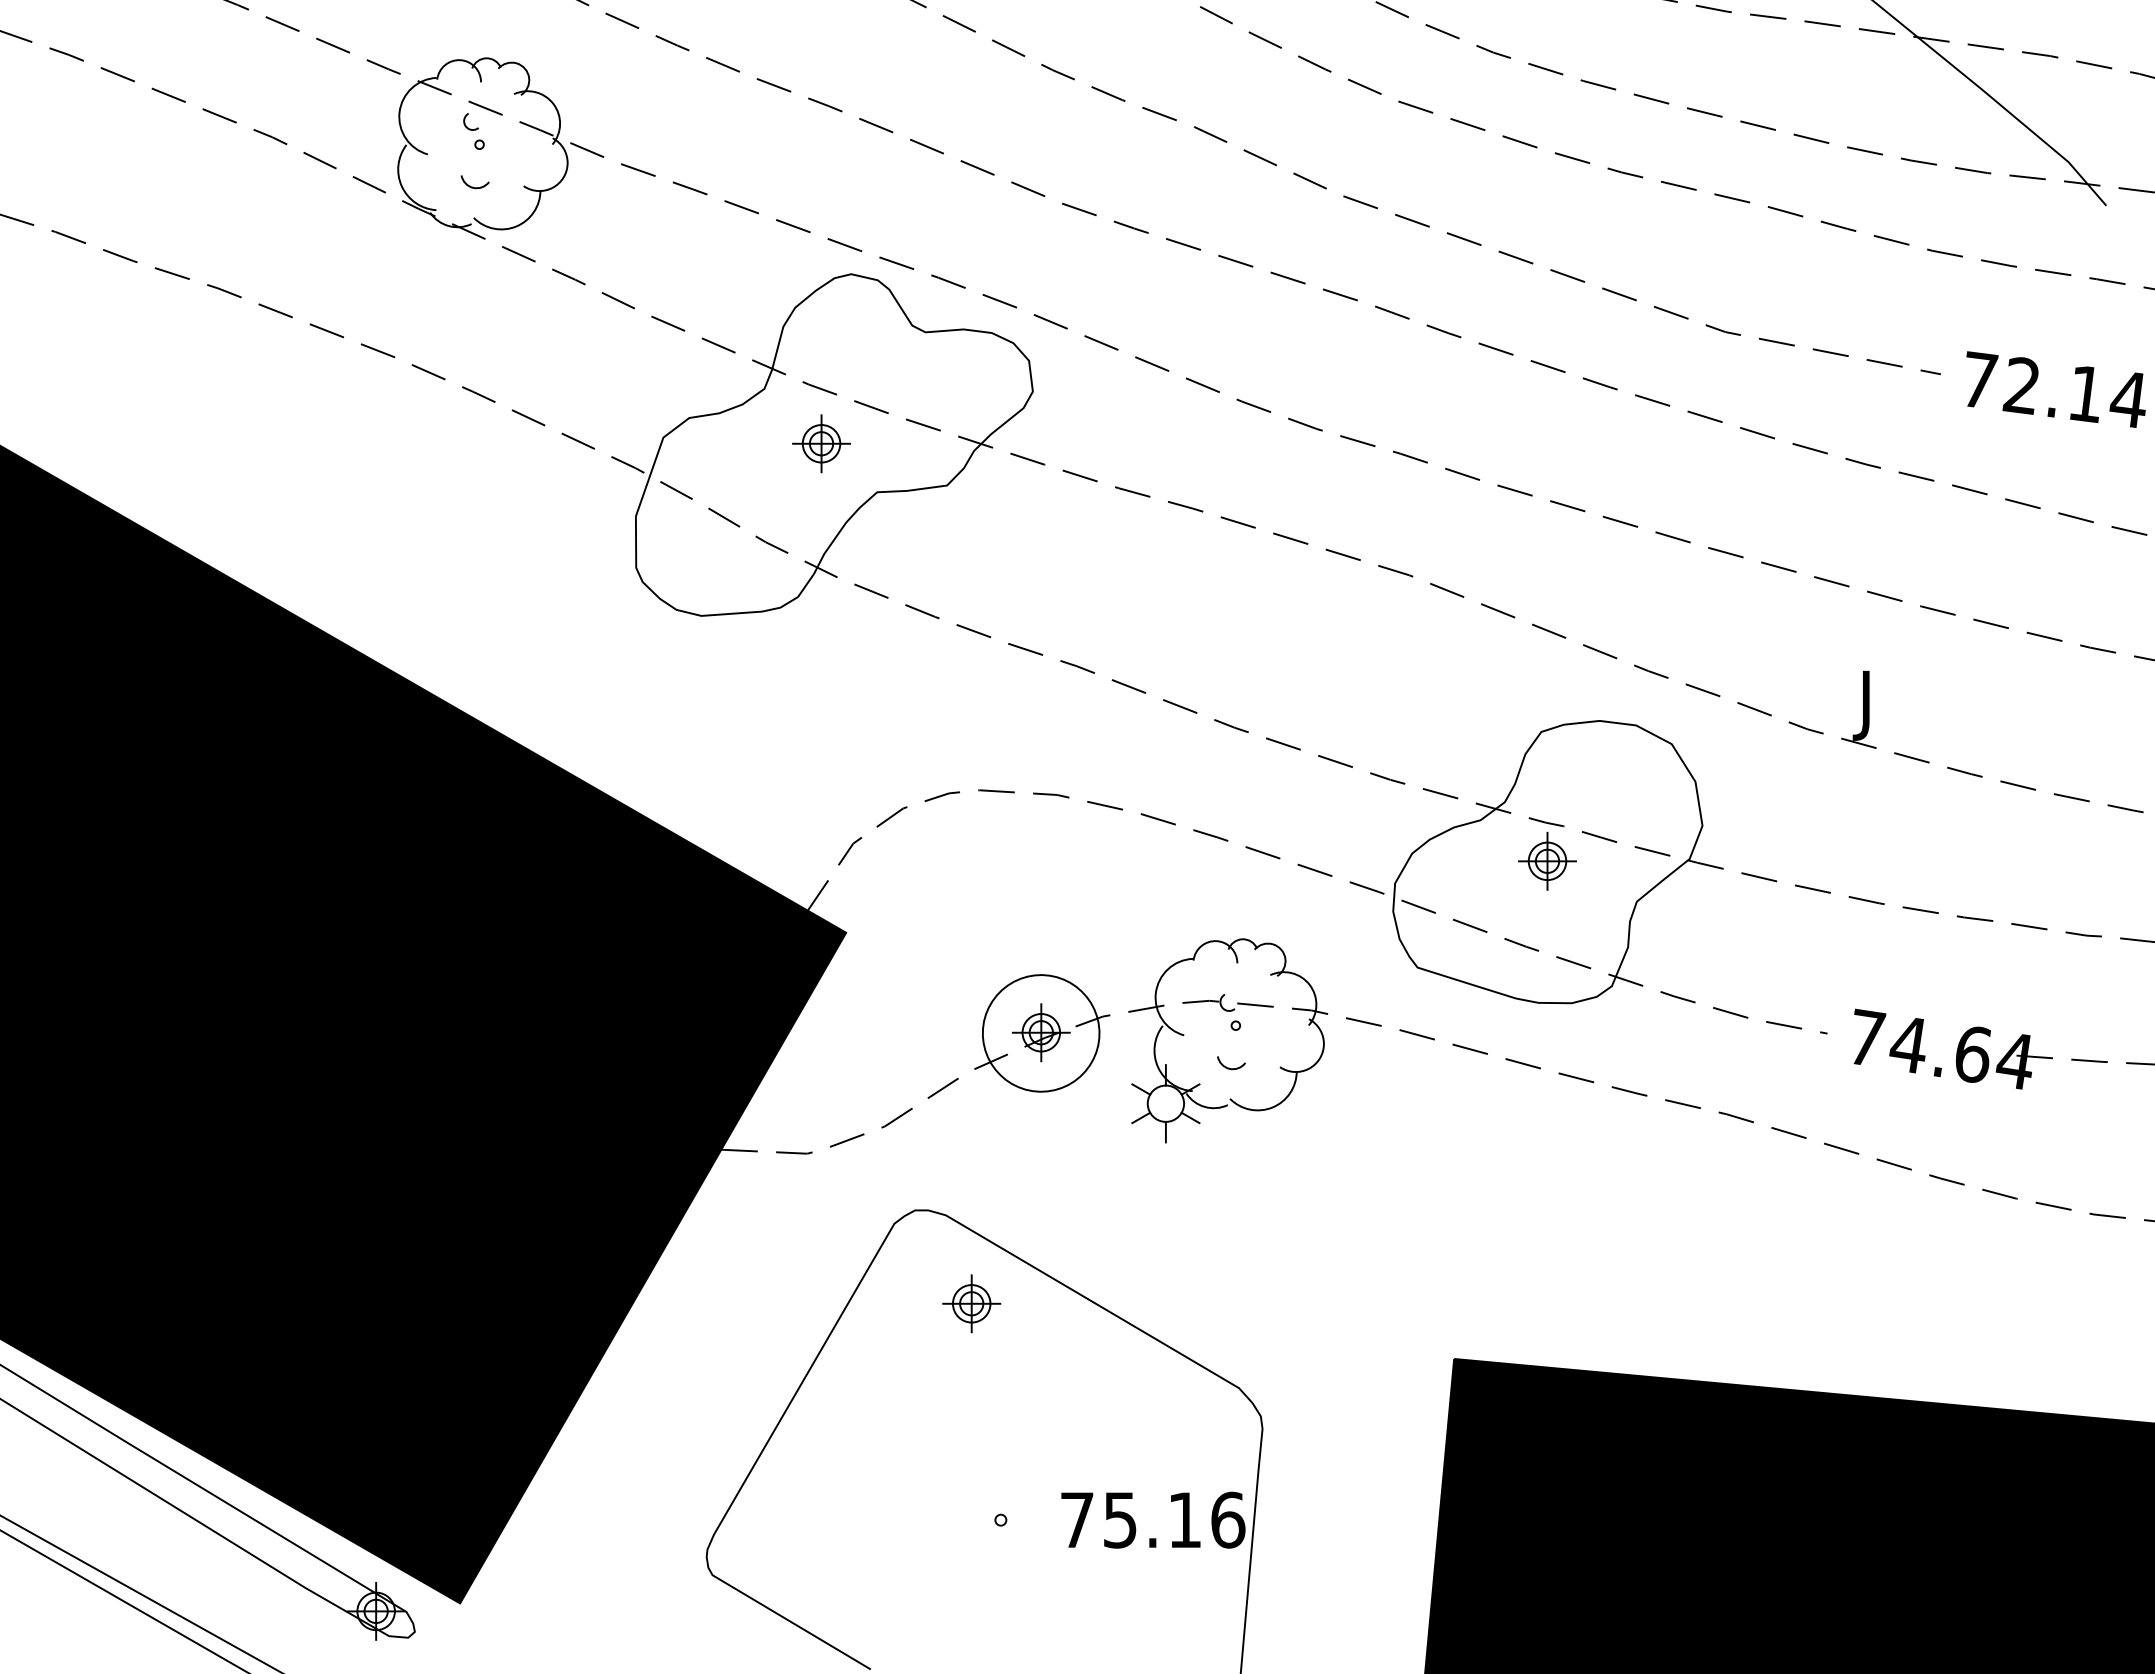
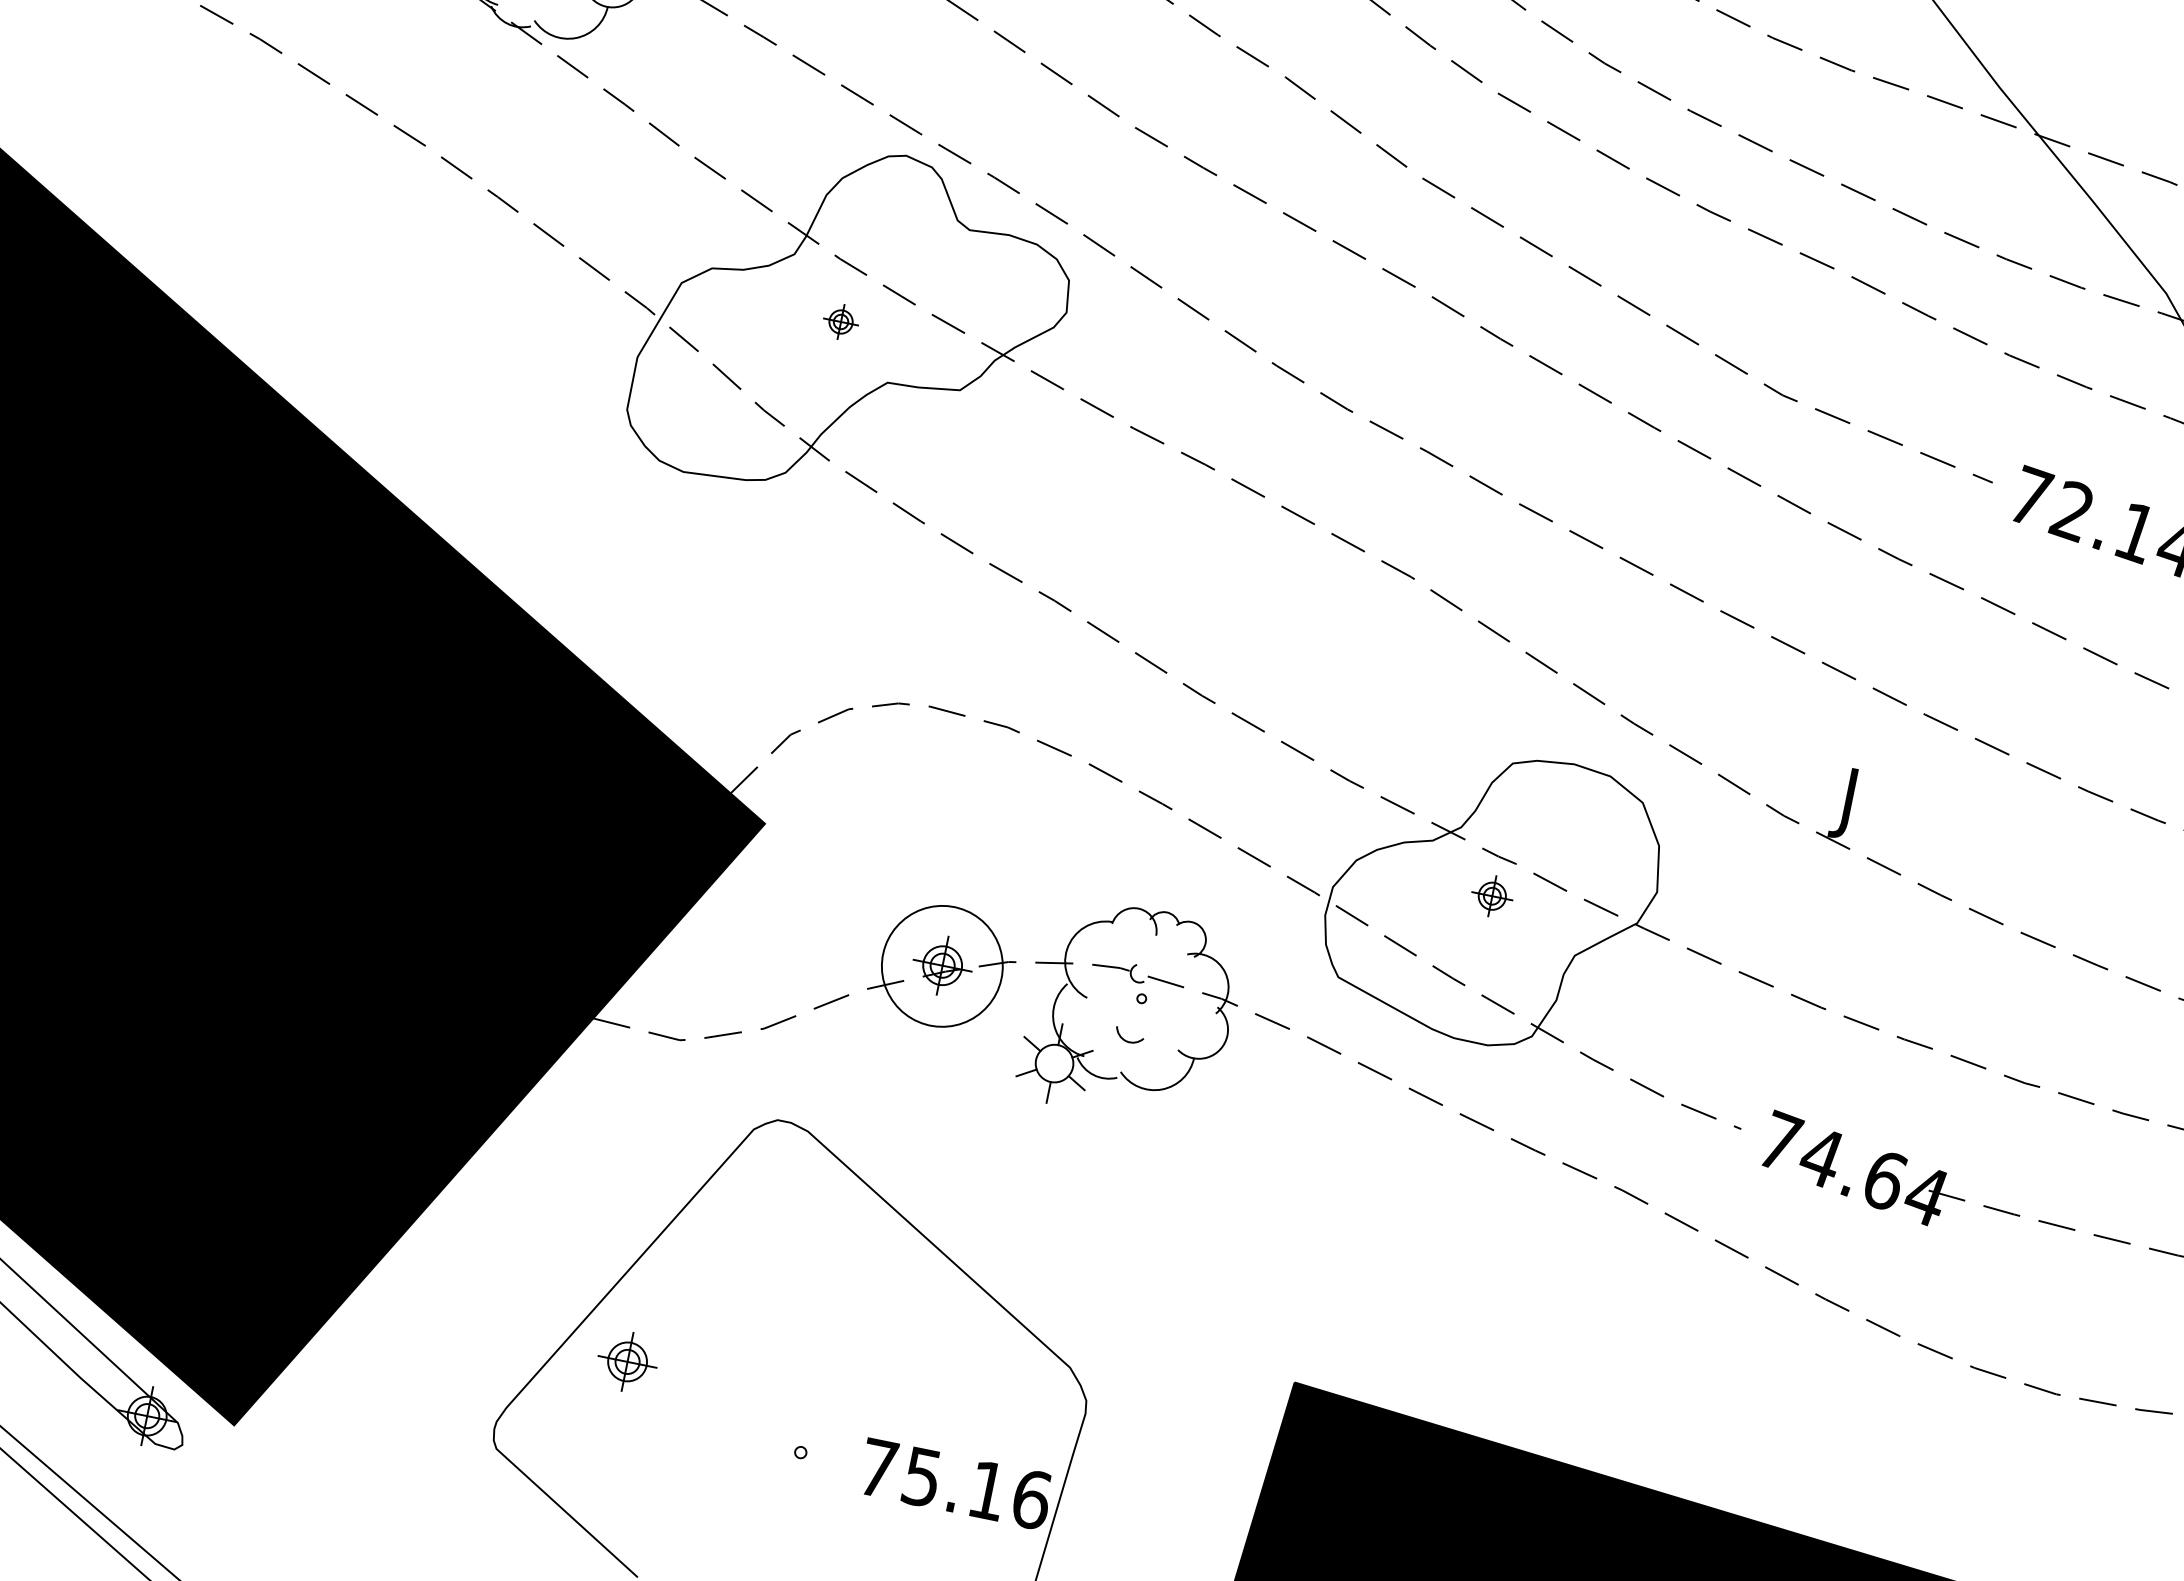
part: (821, 443) -> (841, 321), size x0.6
part: (1547, 861) -> (1492, 896), size x0.7
part: (971, 1303) -> (627, 1361), moved

